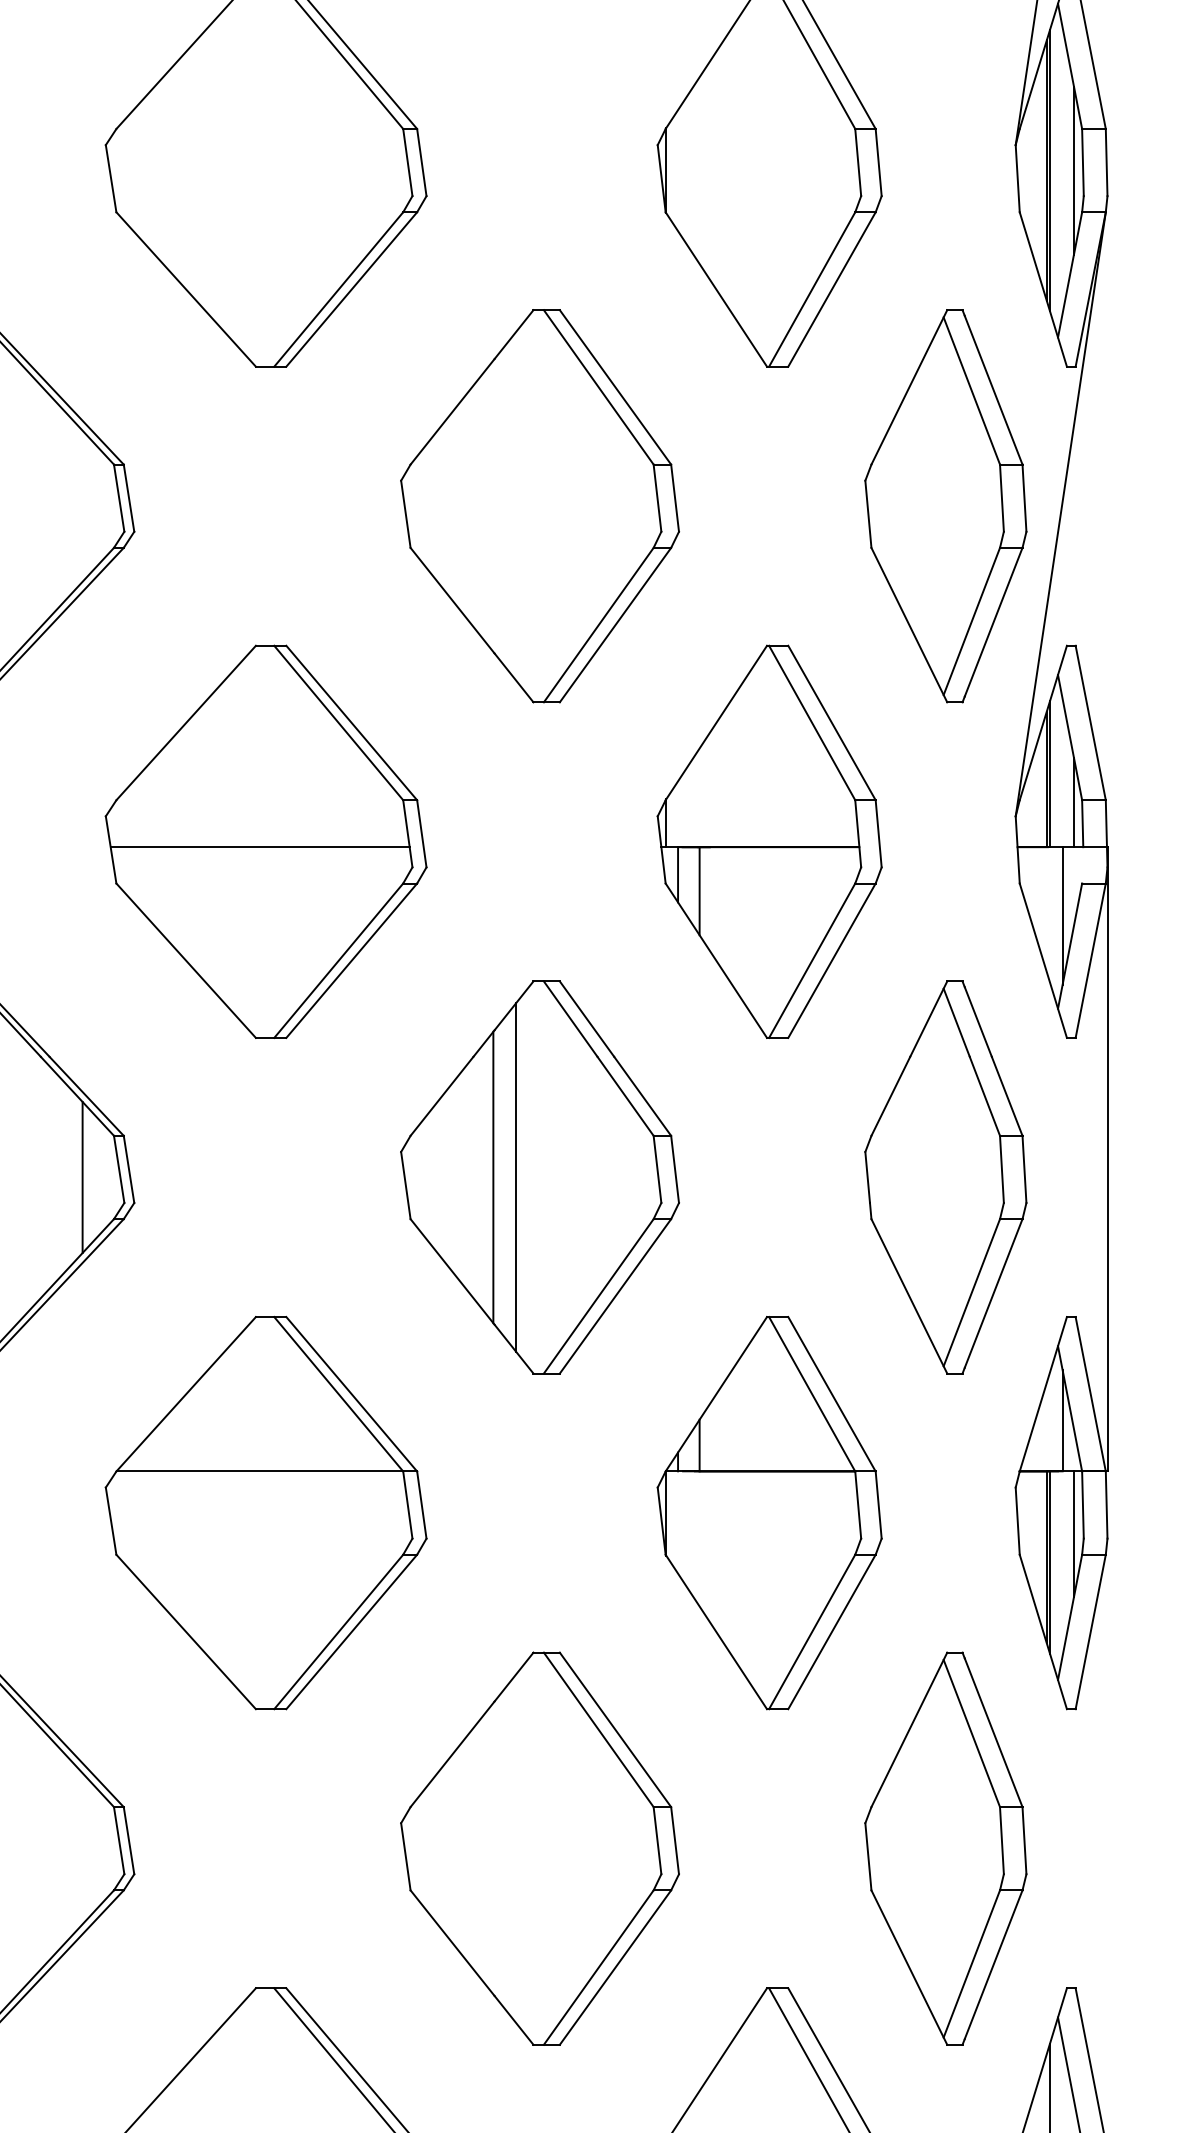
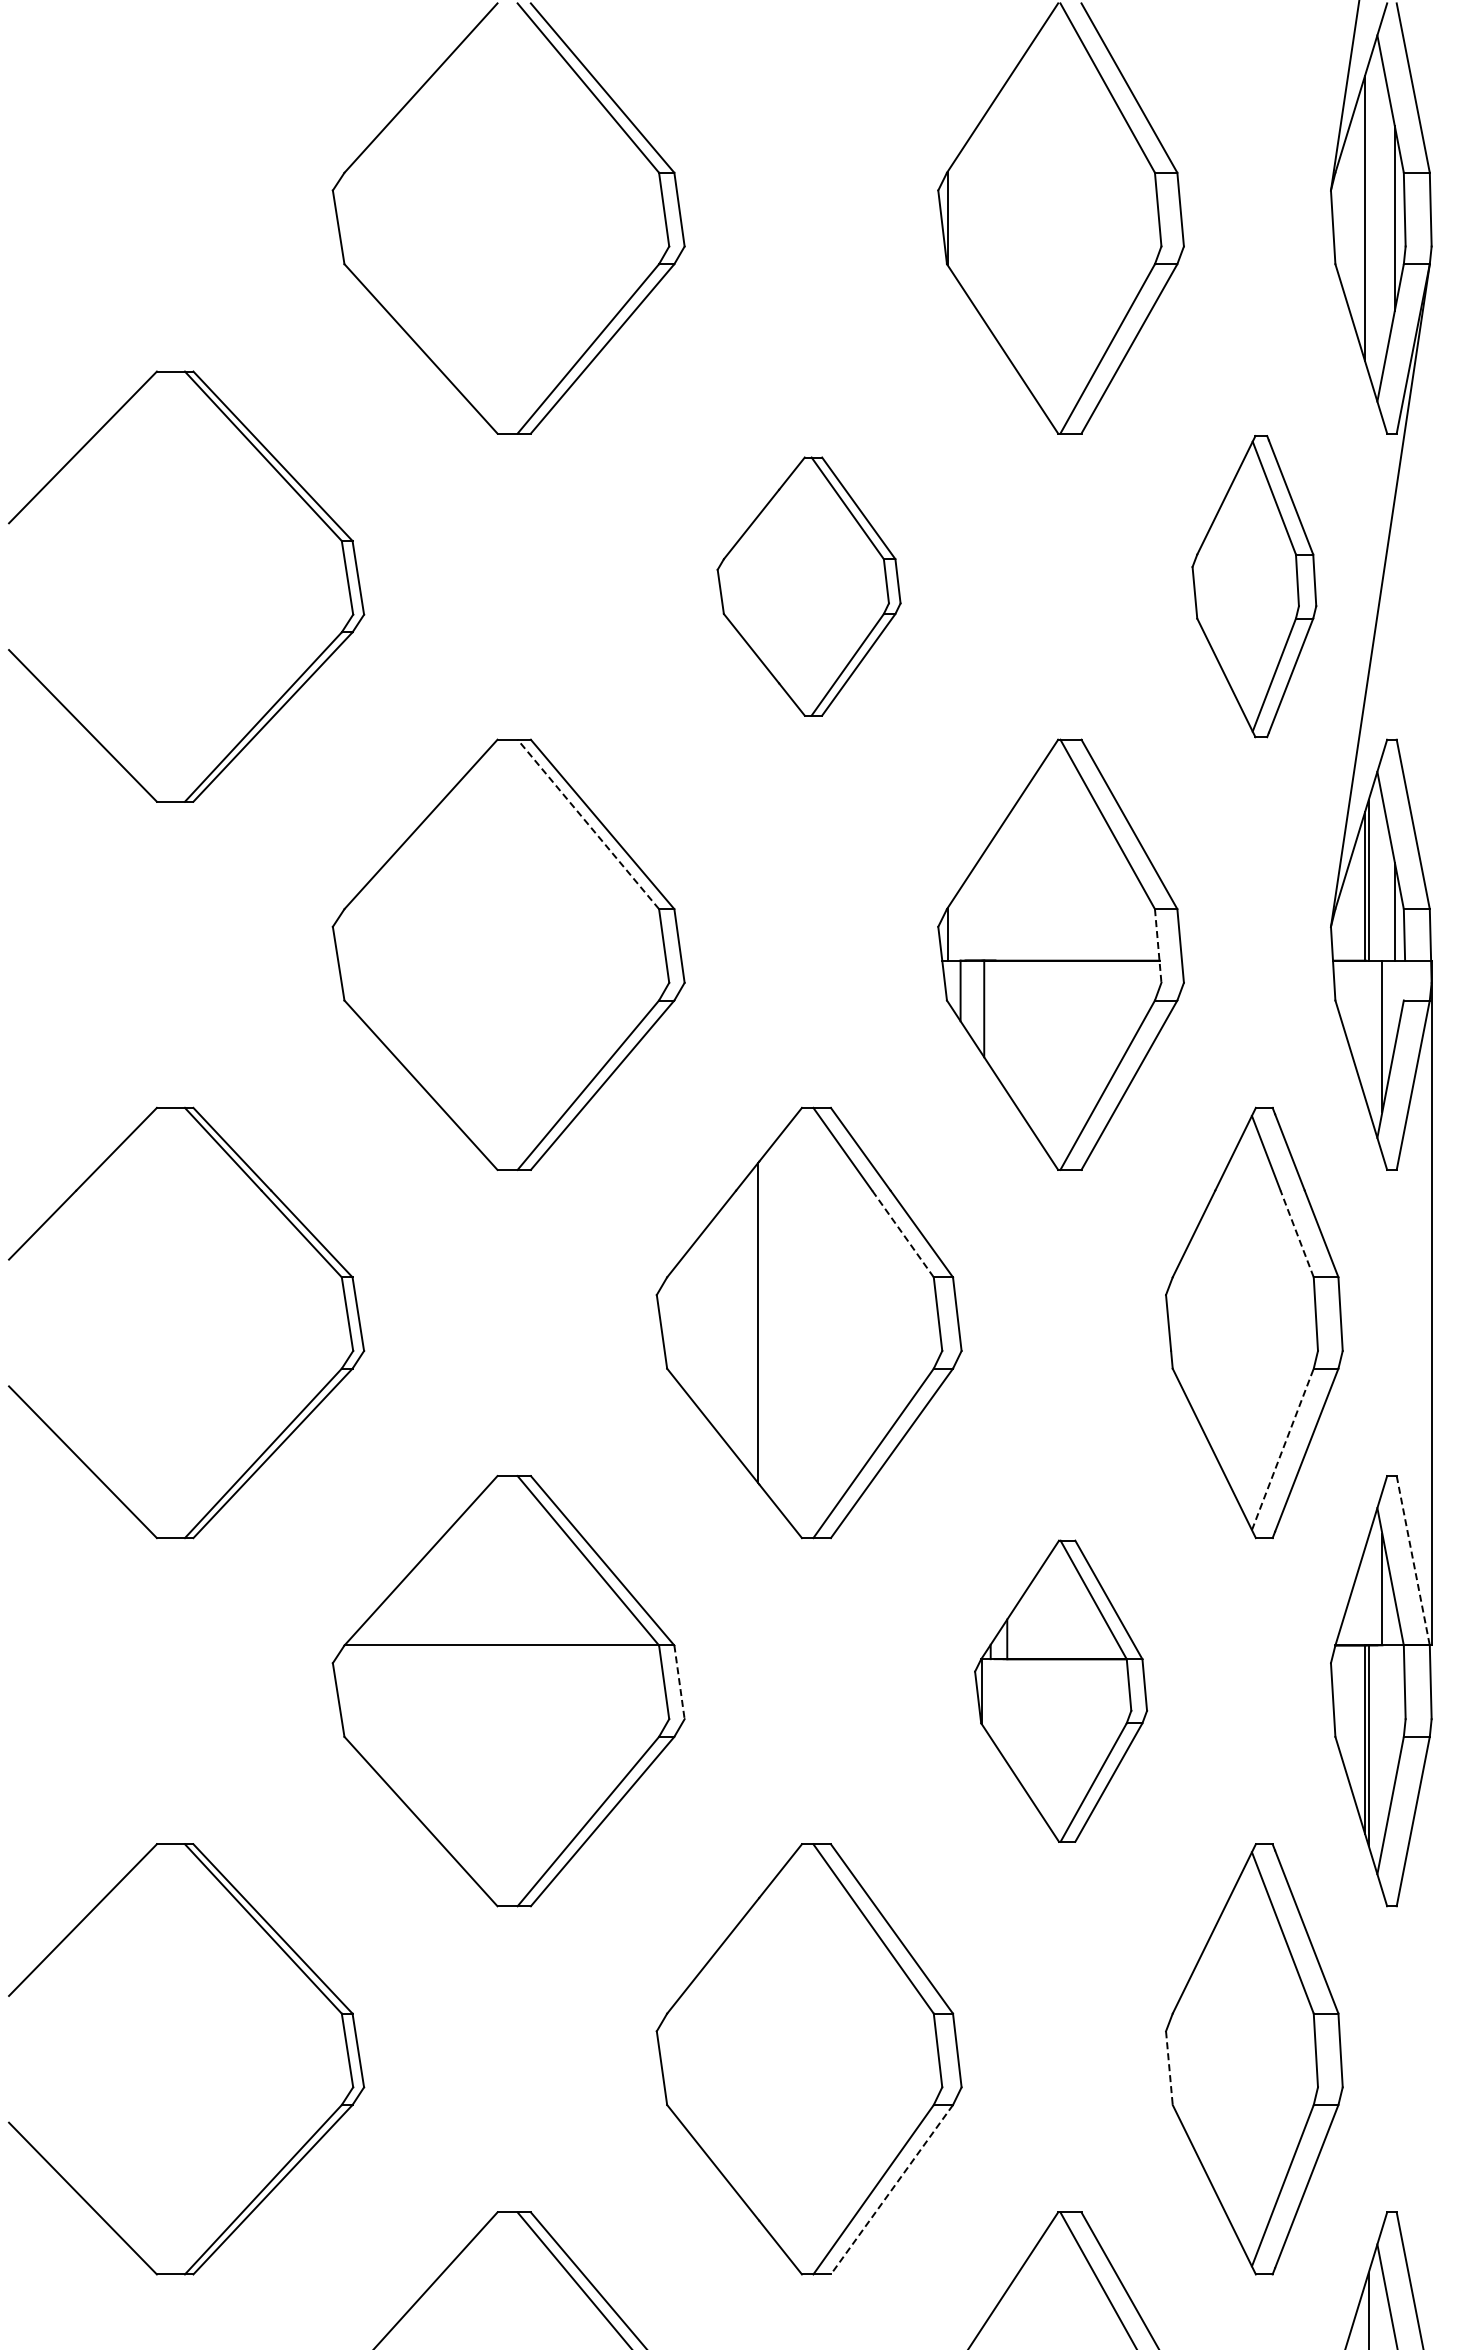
line: (1049, 170) -> (1368, 218), removed
part: (539, 506) -> (808, 586), size x0.6
part: (945, 506) -> (1254, 586), size x0.7
line: (338, 723) -> (588, 824), solid -> dashed
line: (858, 833) -> (1158, 945), solid -> dashed
line: (260, 847) -> (502, 960), removed
line: (625, 1095) -> (902, 1233), solid -> dashed
line: (984, 1095) -> (1296, 1233), solid -> dashed
line: (82, 1177) -> (307, 1322), removed
line: (516, 1177) -> (783, 1322), removed
line: (972, 1291) -> (1283, 1448), solid -> dashed
line: (1090, 1394) -> (1413, 1561), solid -> dashed
line: (421, 1505) -> (679, 1682), solid -> dashed
part: (769, 1513) -> (1060, 1691), size x0.7
line: (1073, 1534) -> (1394, 1714), removed
line: (868, 1857) -> (1169, 2068), solid -> dashed
line: (615, 1968) -> (891, 2190), solid -> dashed

